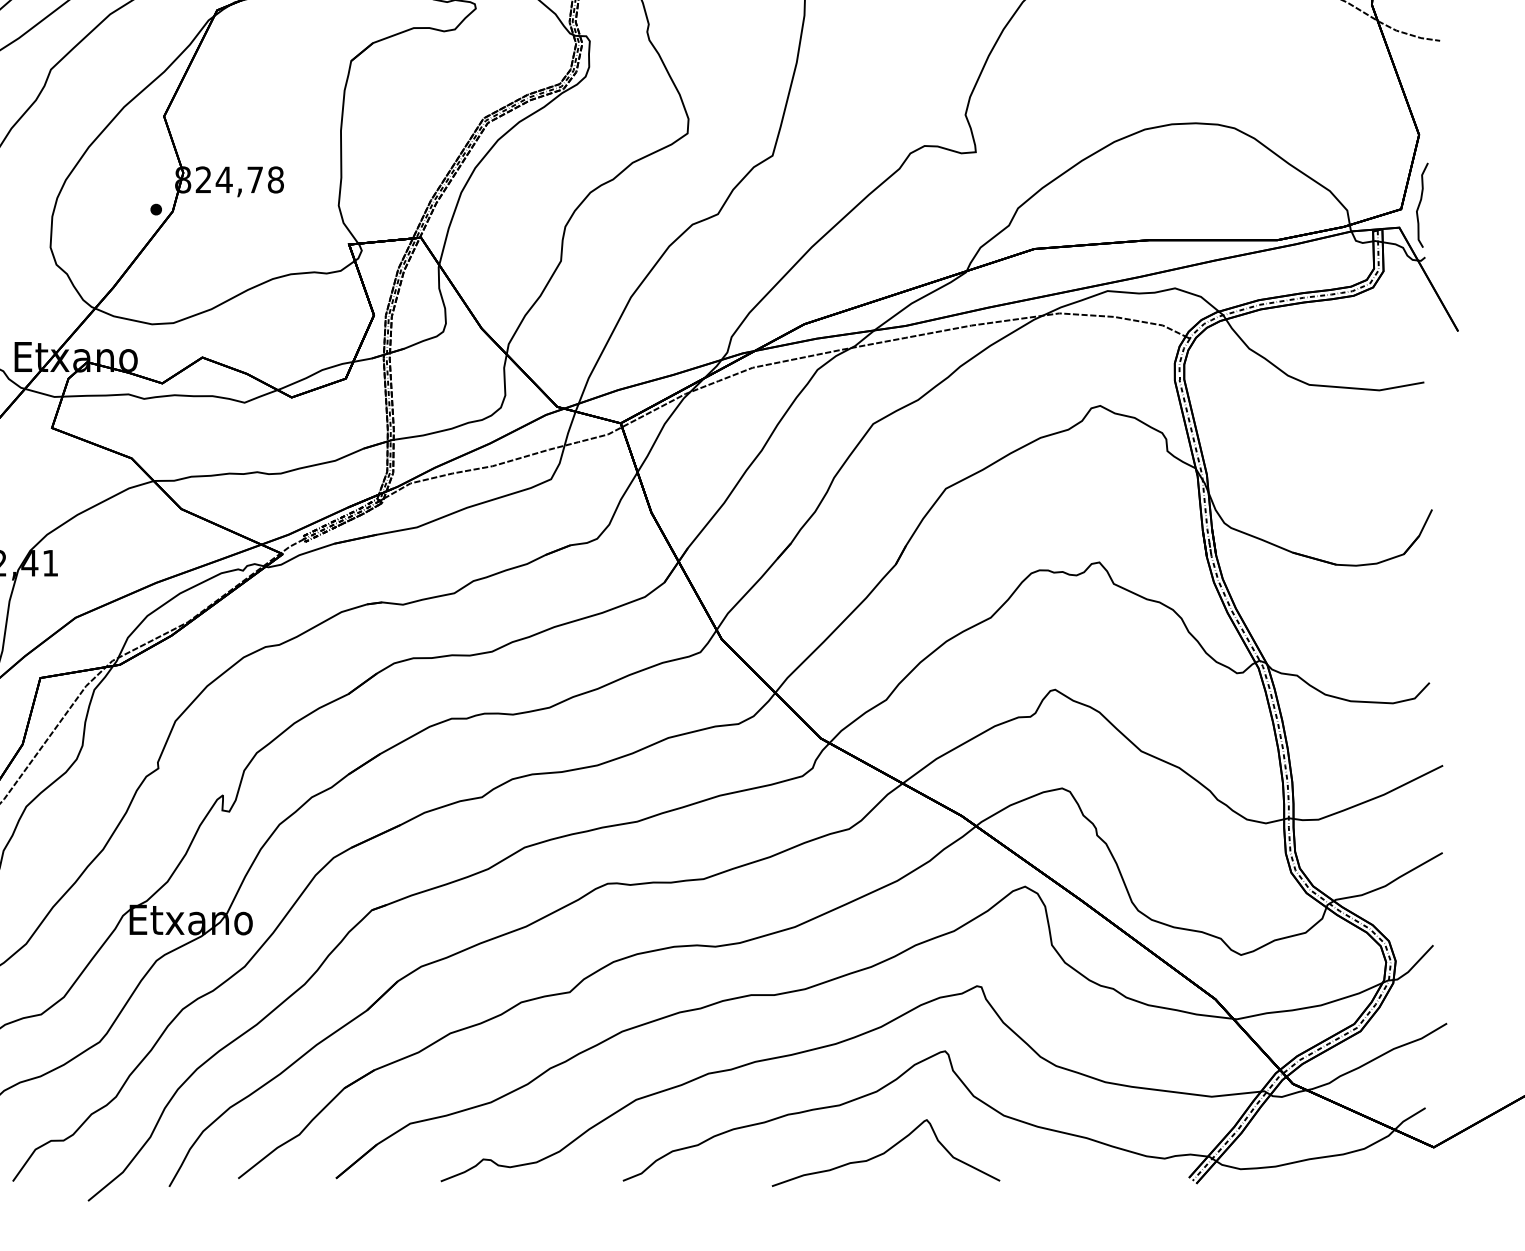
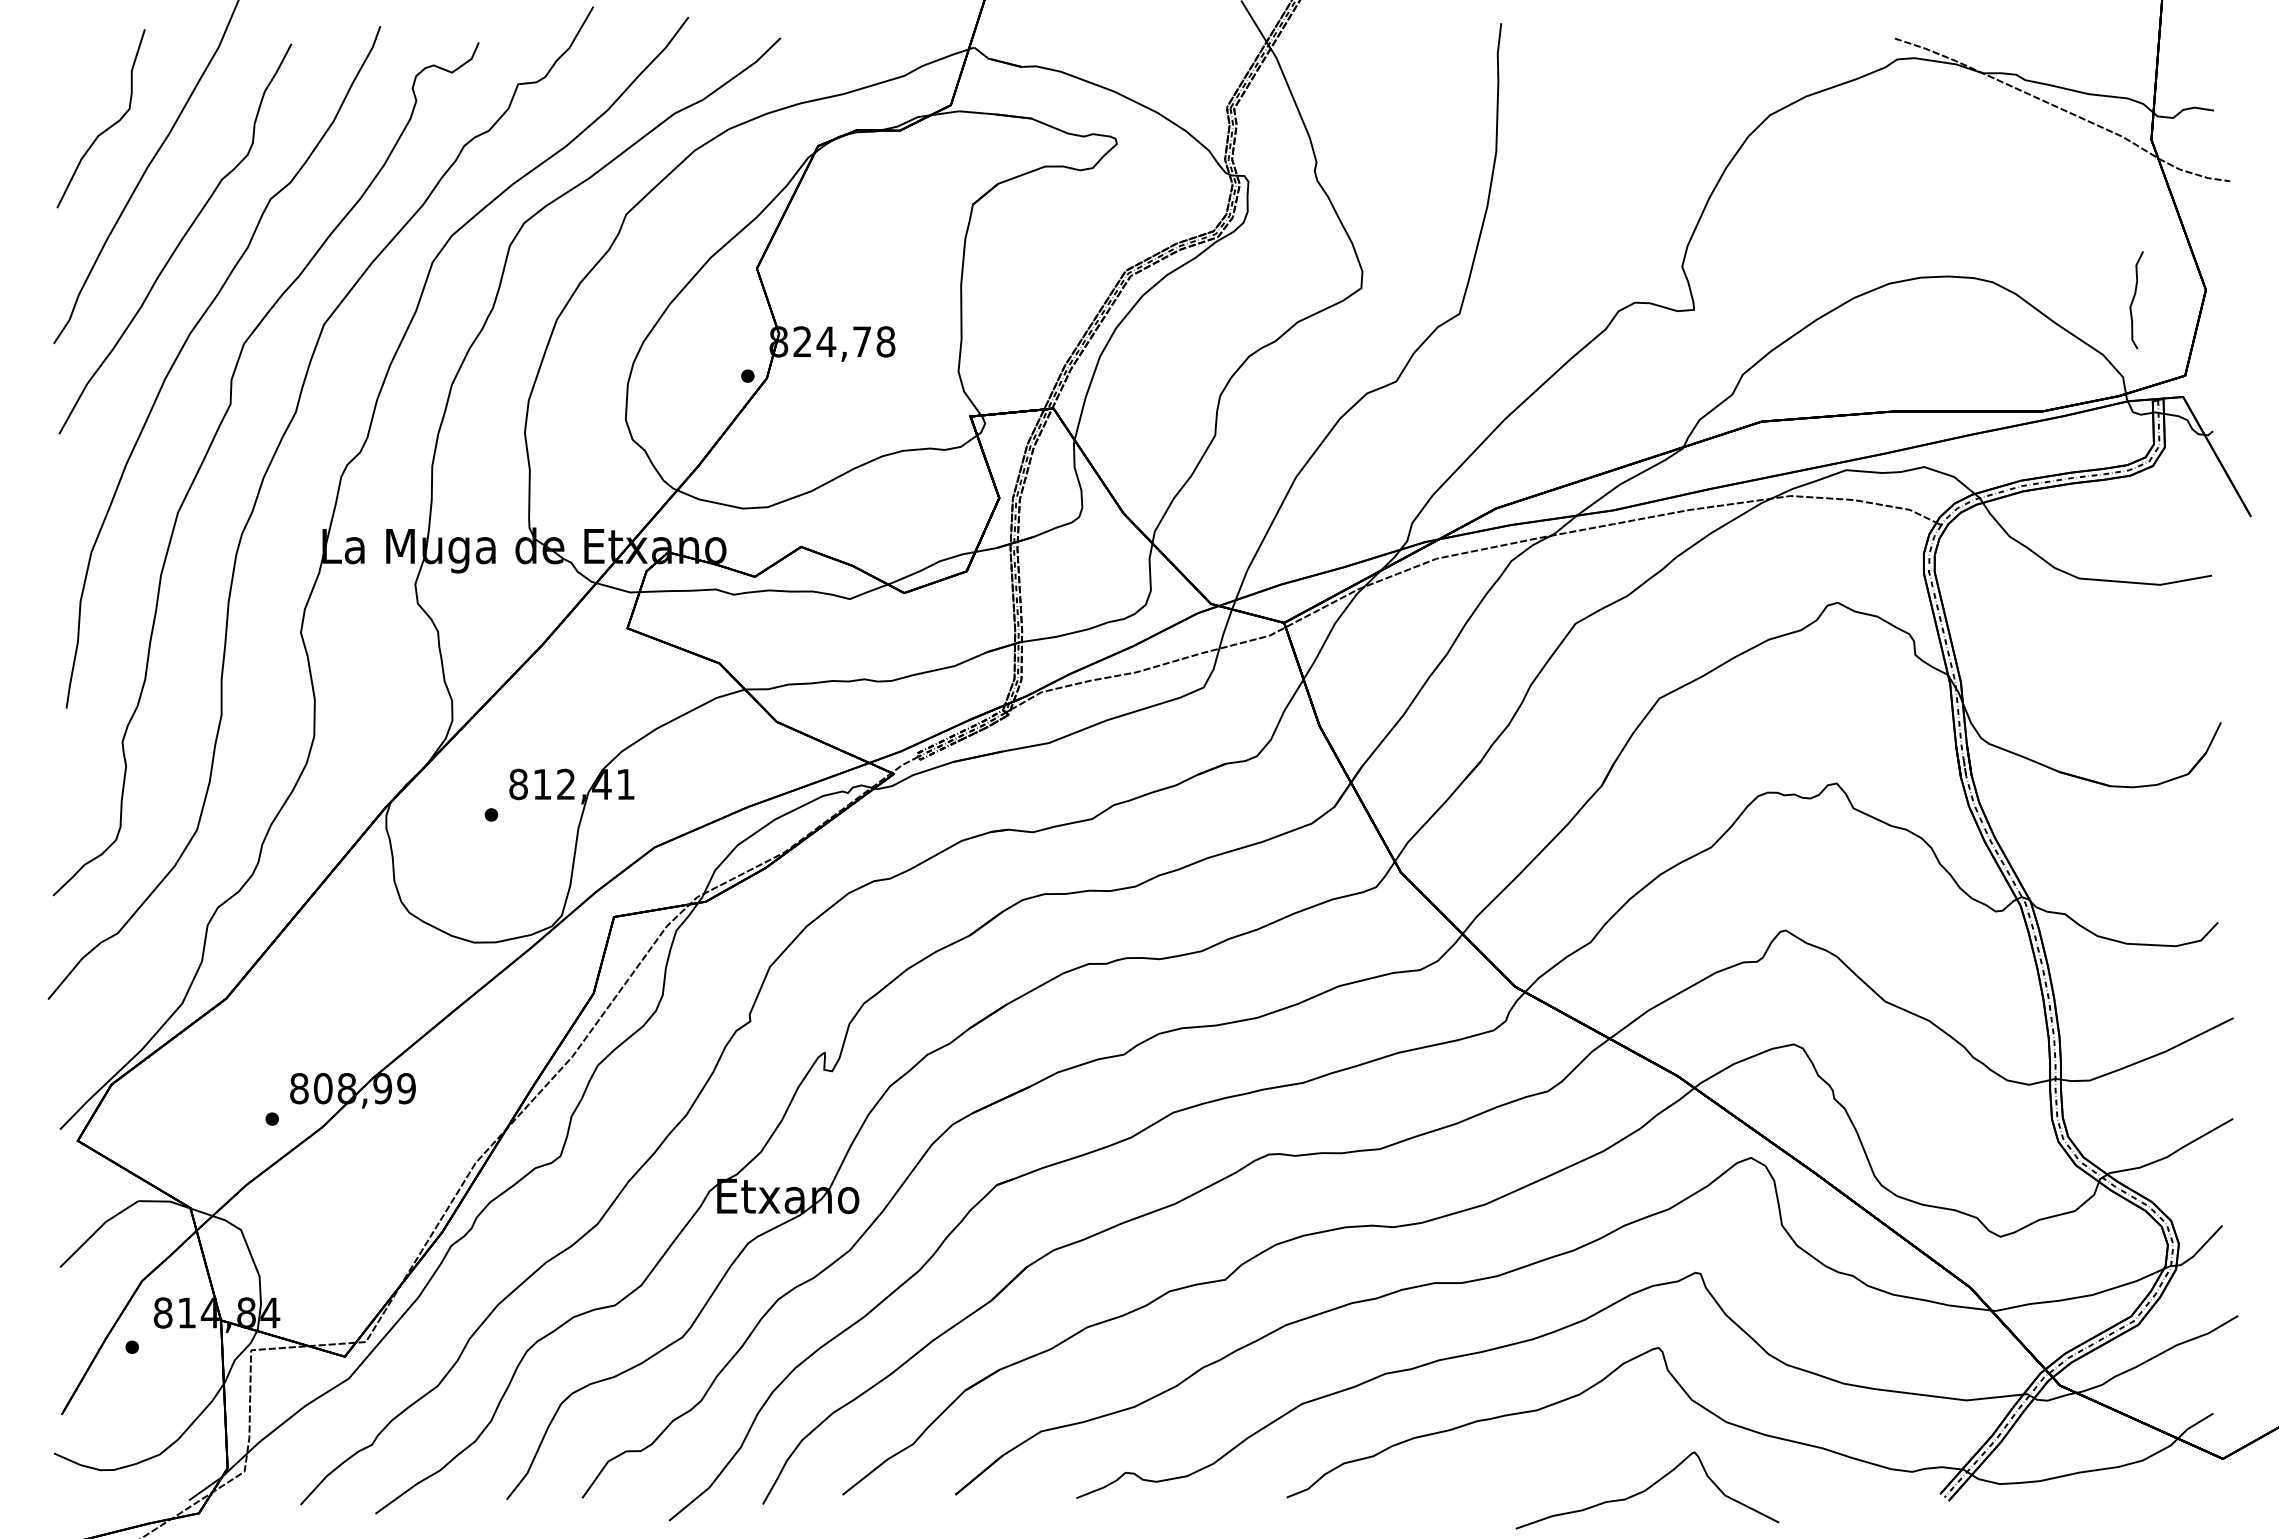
curve: (1420, 204) -> (2134, 299), moved
curve: (886, 1153) -> (1647, 1490), moved

